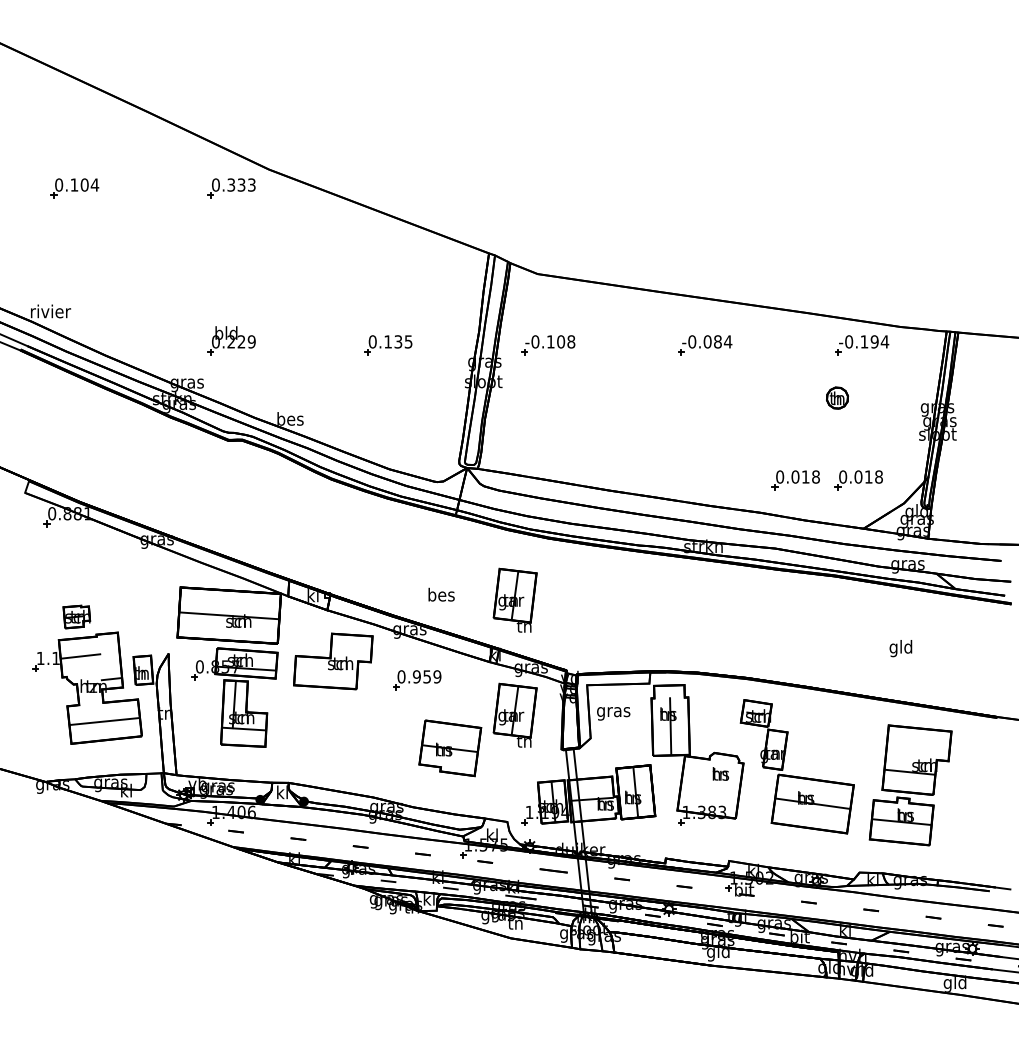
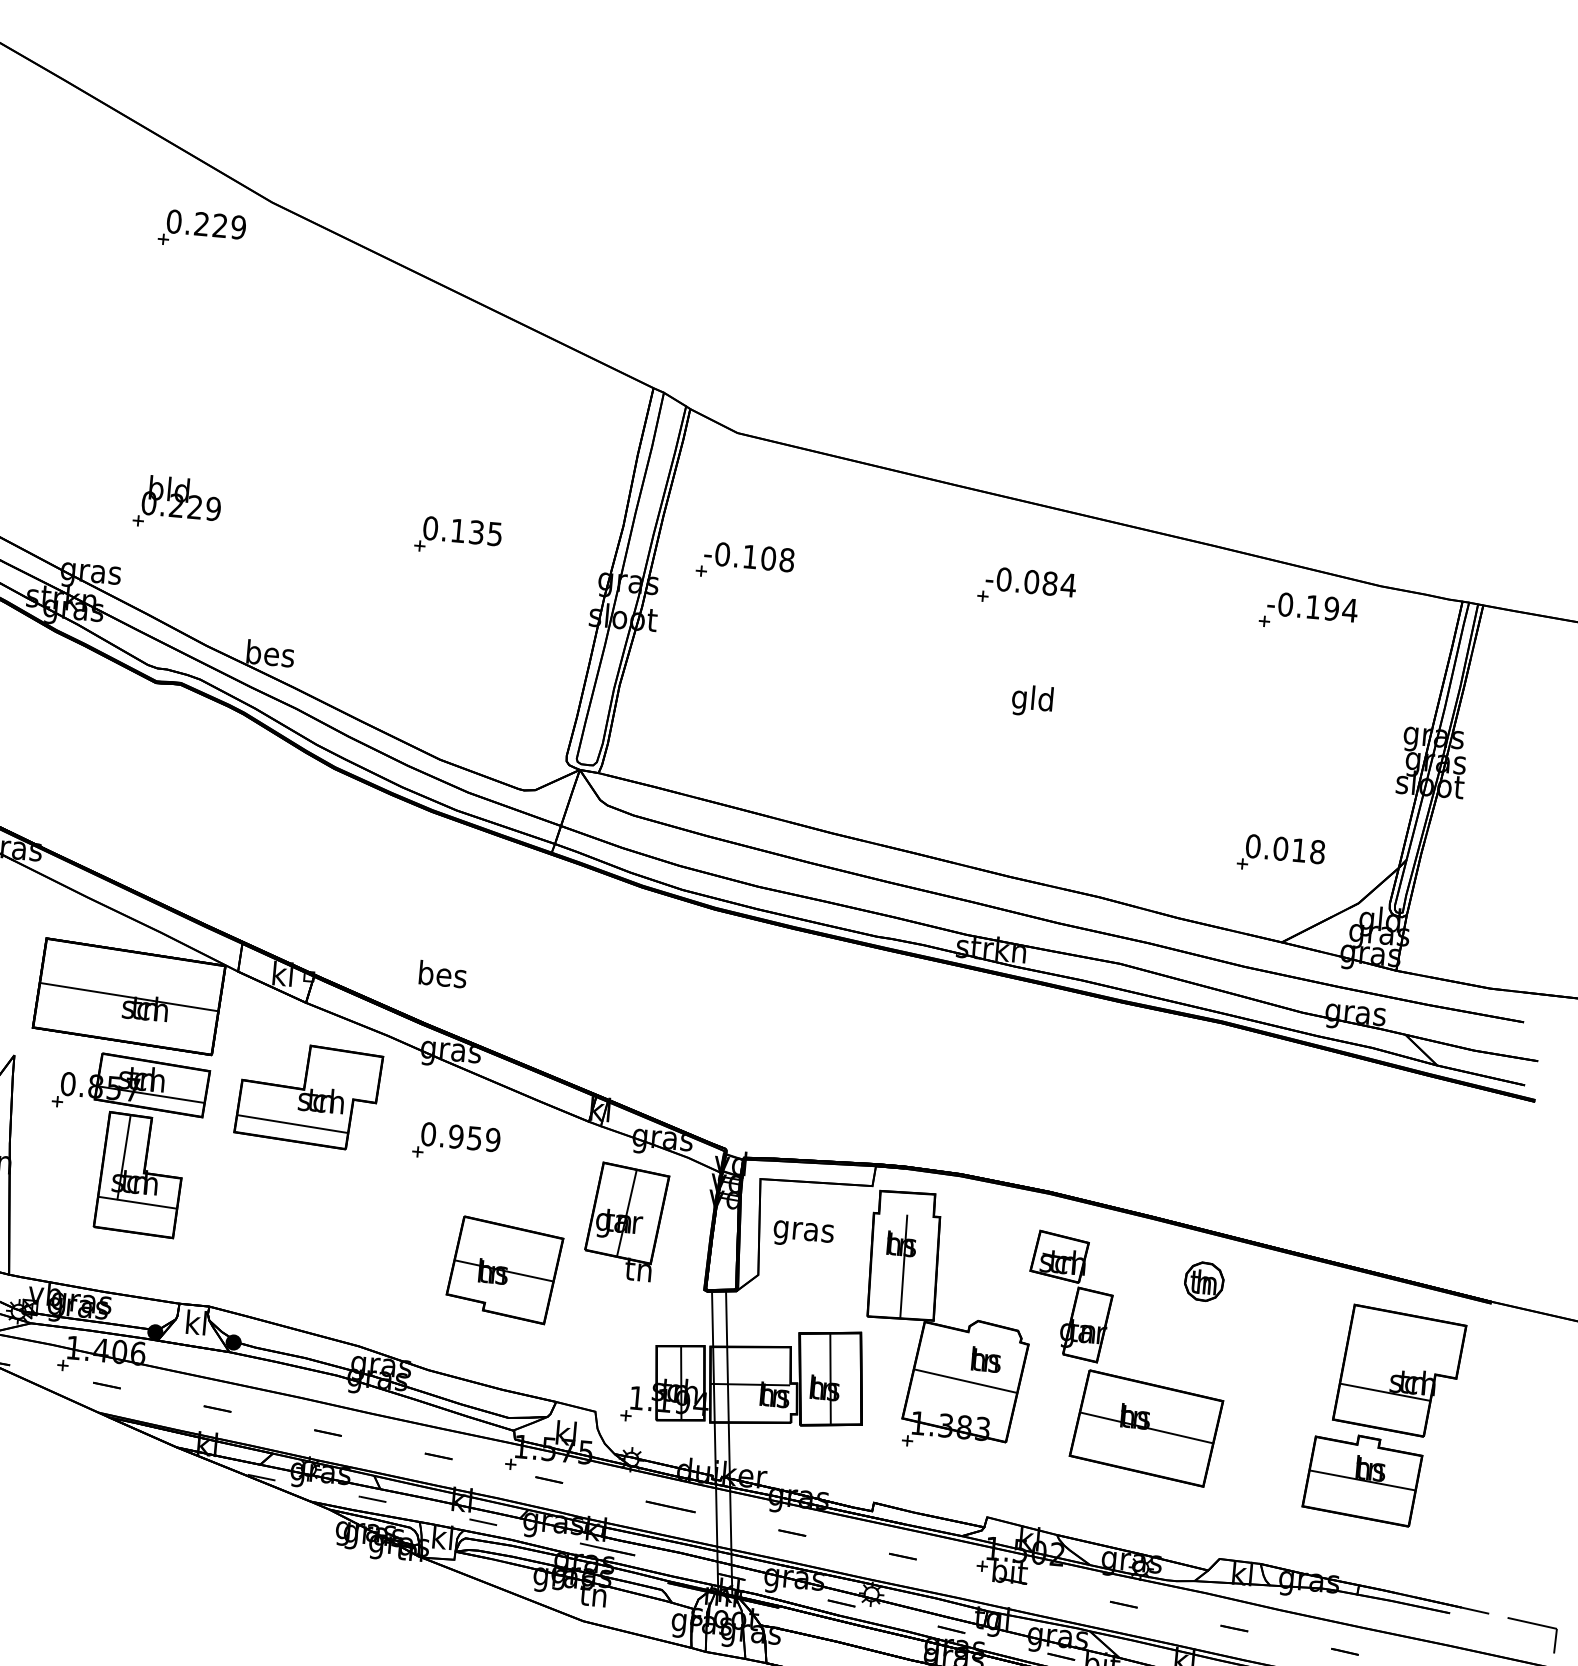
text: (241, 184) -> (220, 224), 0.333 -> 0.229
part: (837, 397) -> (1204, 1280), moved
part: (795, 480) -> (1167, 844), removed
text: (441, 594) -> (442, 973), moved
part: (514, 599) -> (643, 1013), removed
text: (900, 648) -> (1031, 700), moved
line: (325, 677) -> (292, 1123), added
part: (910, 785) -> (1384, 1416), moved
line: (710, 786) -> (965, 1380), added

